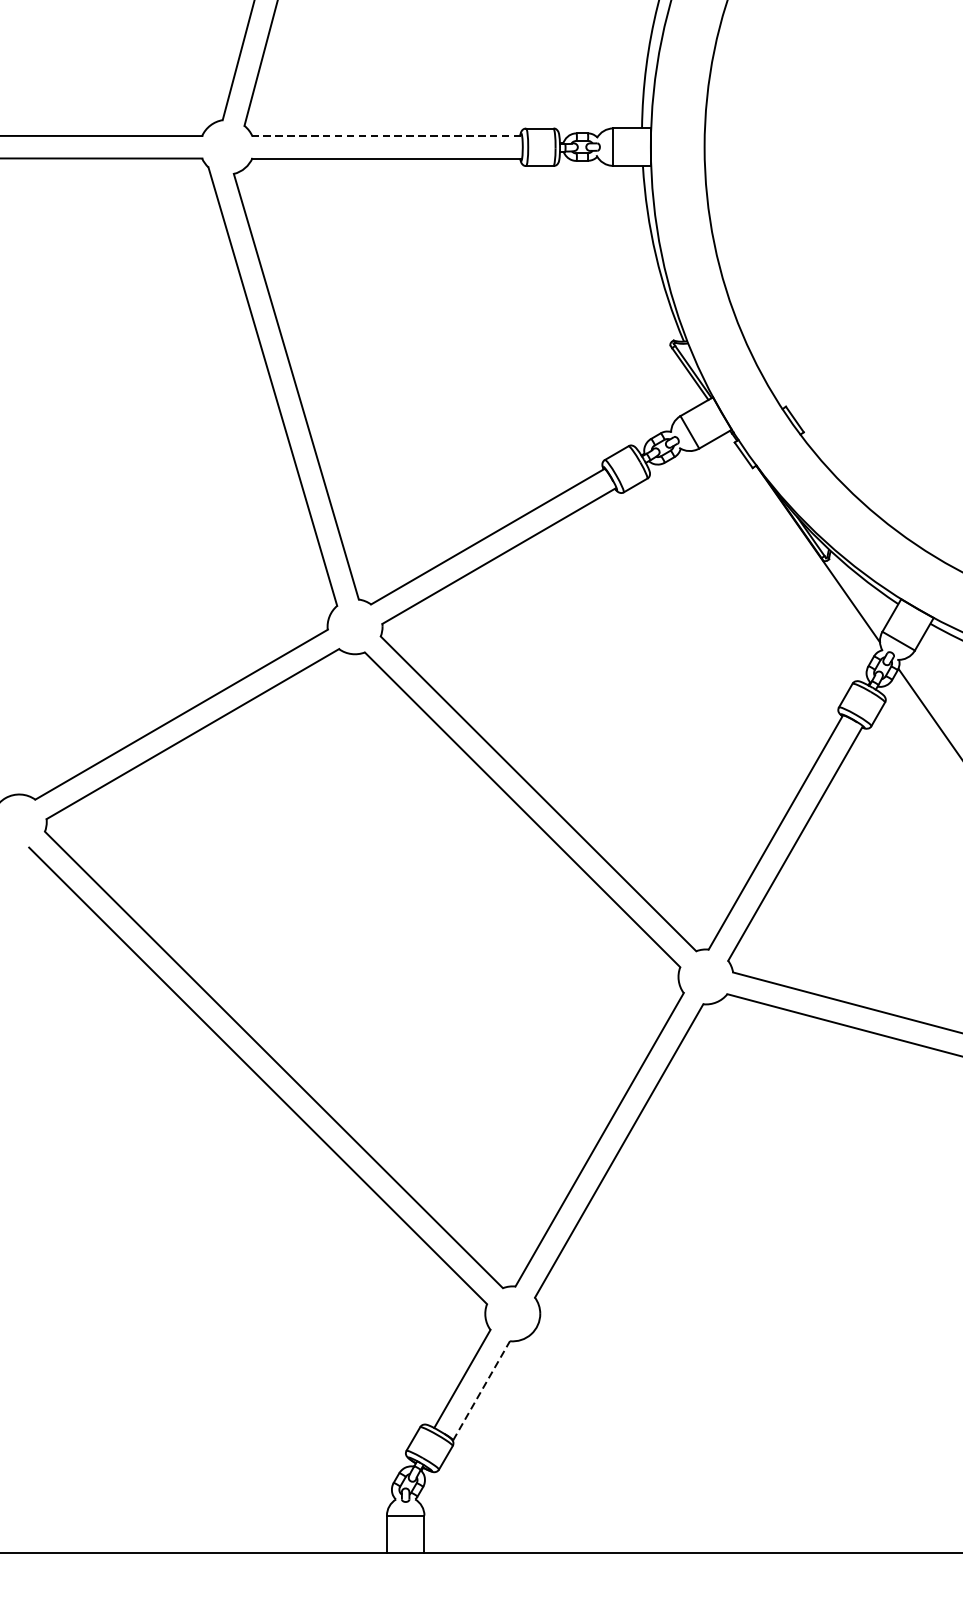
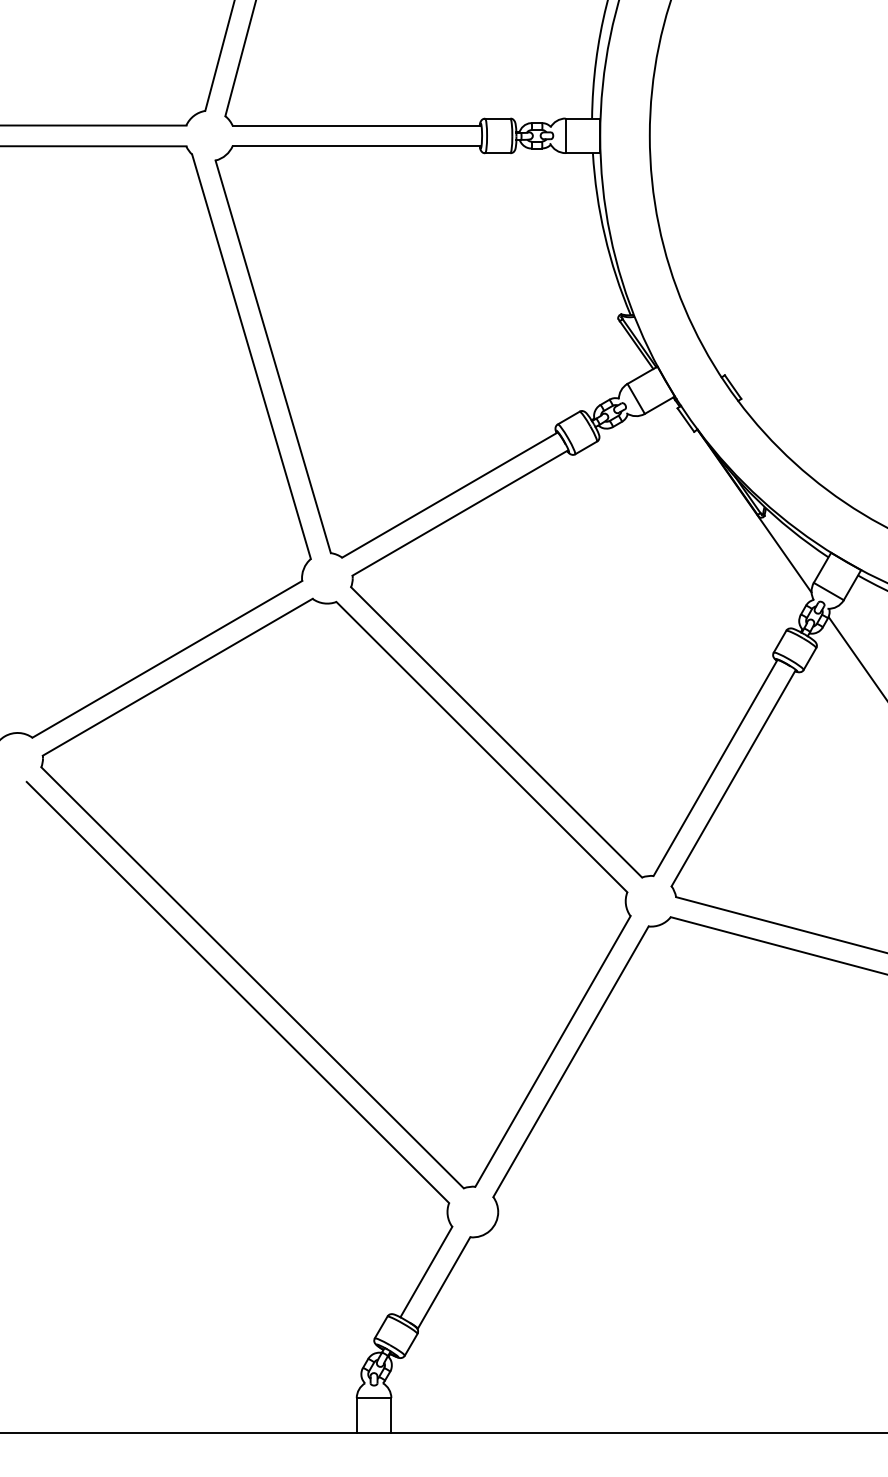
line: (386, 135) -> (356, 125), dashed -> solid
line: (482, 1390) -> (444, 1282), dashed -> solid

